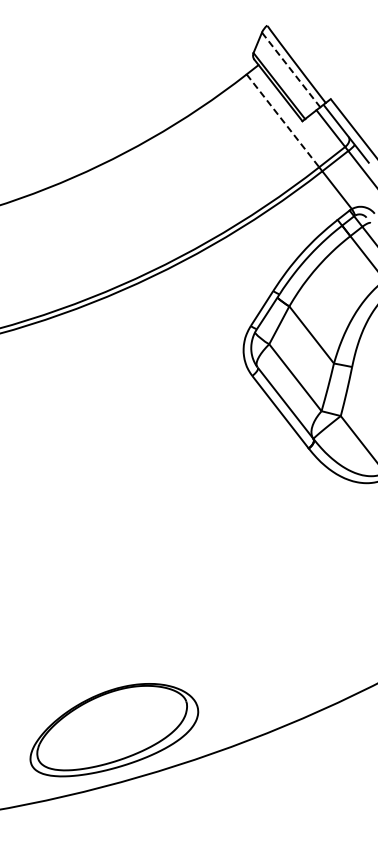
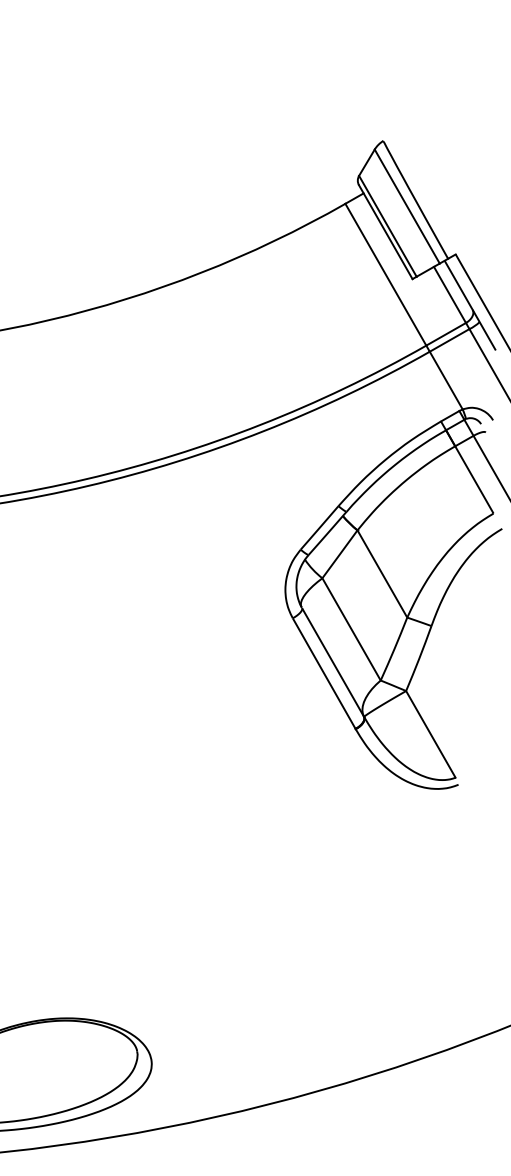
line: (291, 70) -> (407, 207), dashed -> solid
line: (282, 120) -> (385, 274), dashed -> solid

